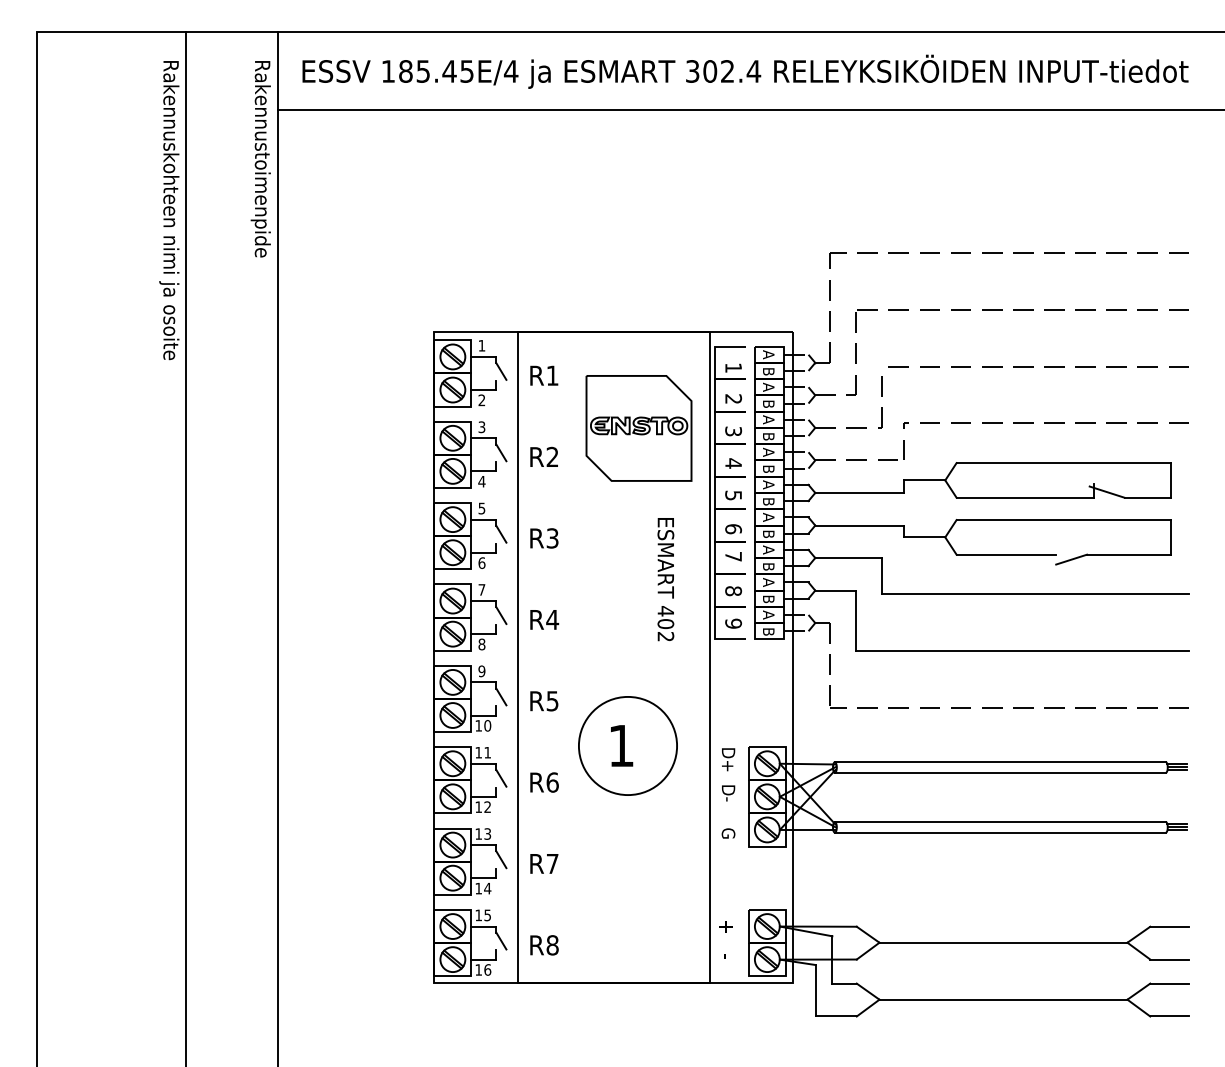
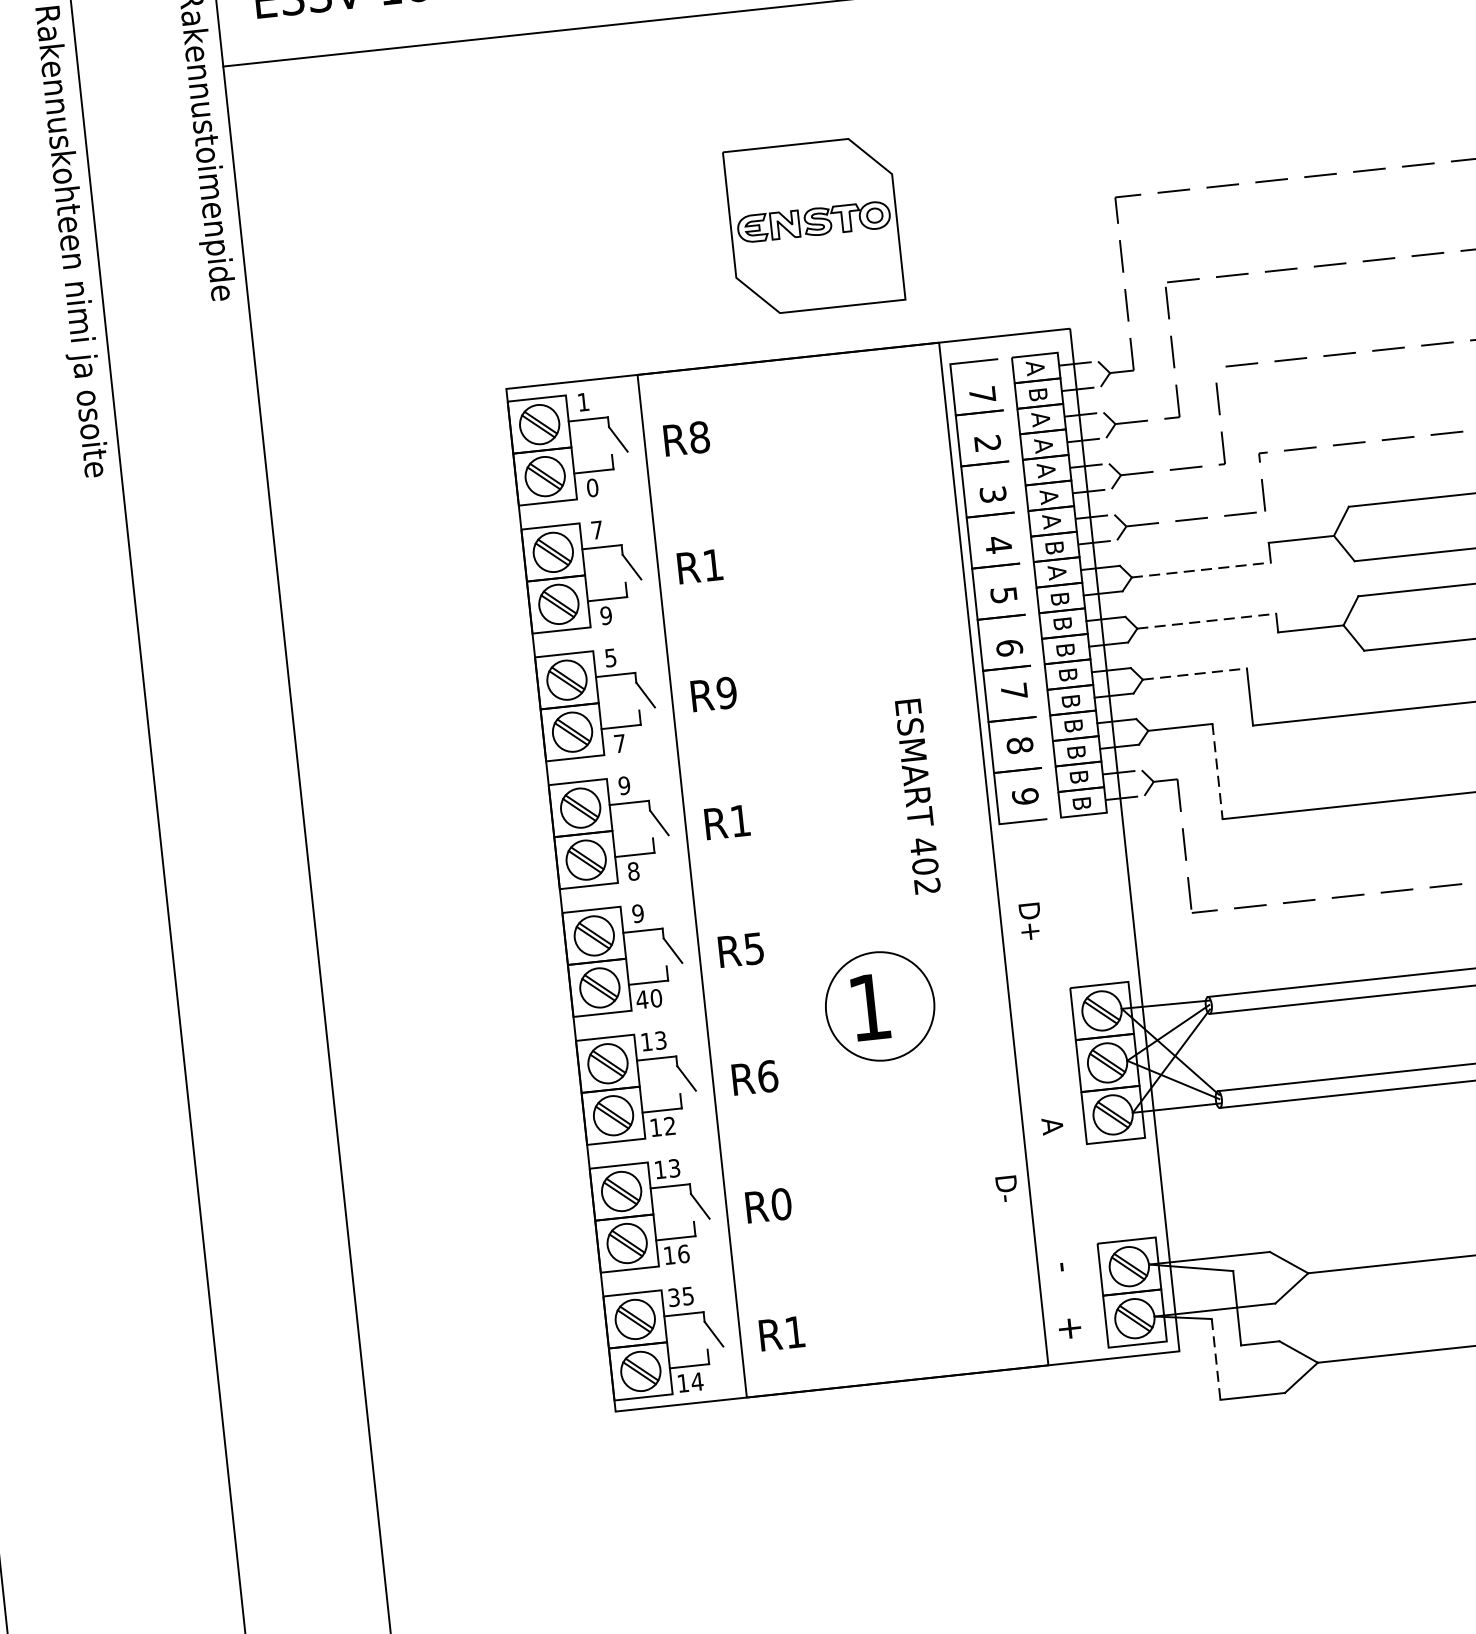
text: (733, 367) -> (982, 394), 1 -> 7
text: (552, 375) -> (699, 437), R1 -> R8
text: (481, 400) -> (591, 488), 2 -> 0
text: (768, 403) -> (1043, 444), B -> A
text: (481, 427) -> (596, 530), 3 -> 7
part: (638, 428) -> (813, 226), moved
text: (768, 436) -> (1048, 496), B -> A
text: (552, 456) -> (712, 564), R2 -> R1
text: (481, 481) -> (605, 615), 4 -> 9
line: (860, 492) -> (1202, 569), solid -> dashed
text: (768, 516) -> (1062, 622), A -> B
line: (859, 525) -> (1206, 621), solid -> dashed
text: (552, 538) -> (726, 693), R3 -> R9
text: (768, 549) -> (1067, 674), A -> B
line: (848, 558) -> (1195, 674), solid -> dashed
text: (481, 563) -> (619, 744), 6 -> 7
text: (665, 579) -> (917, 796), moved
text: (768, 581) -> (1073, 724), A -> B
text: (481, 589) -> (623, 785), 7 -> 9
text: (768, 614) -> (1078, 776), A -> B
text: (552, 619) -> (740, 820), R4 -> R1
line: (856, 621) -> (1218, 772), solid -> dashed
text: (478, 725) -> (641, 999), 10 -> 40
circle: (627, 745) -> (879, 1005), size x0.7
text: (487, 752) -> (660, 1040), 11 -> 13
text: (728, 759) -> (1030, 921), moved
text: (728, 793) -> (1006, 1189), moved
text: (728, 832) -> (1052, 1125), G -> A
text: (552, 863) -> (781, 1203), R7 -> R0
text: (487, 888) -> (683, 1253), 14 -> 16
text: (478, 915) -> (673, 1297), 15 -> 35
text: (725, 926) -> (1063, 1273), + -> -
text: (552, 945) -> (795, 1332), R8 -> R1
text: (725, 960) -> (1069, 1327), - -> +
text: (487, 969) -> (696, 1381), 16 -> 14
line: (815, 990) -> (1215, 1359), solid -> dashed

